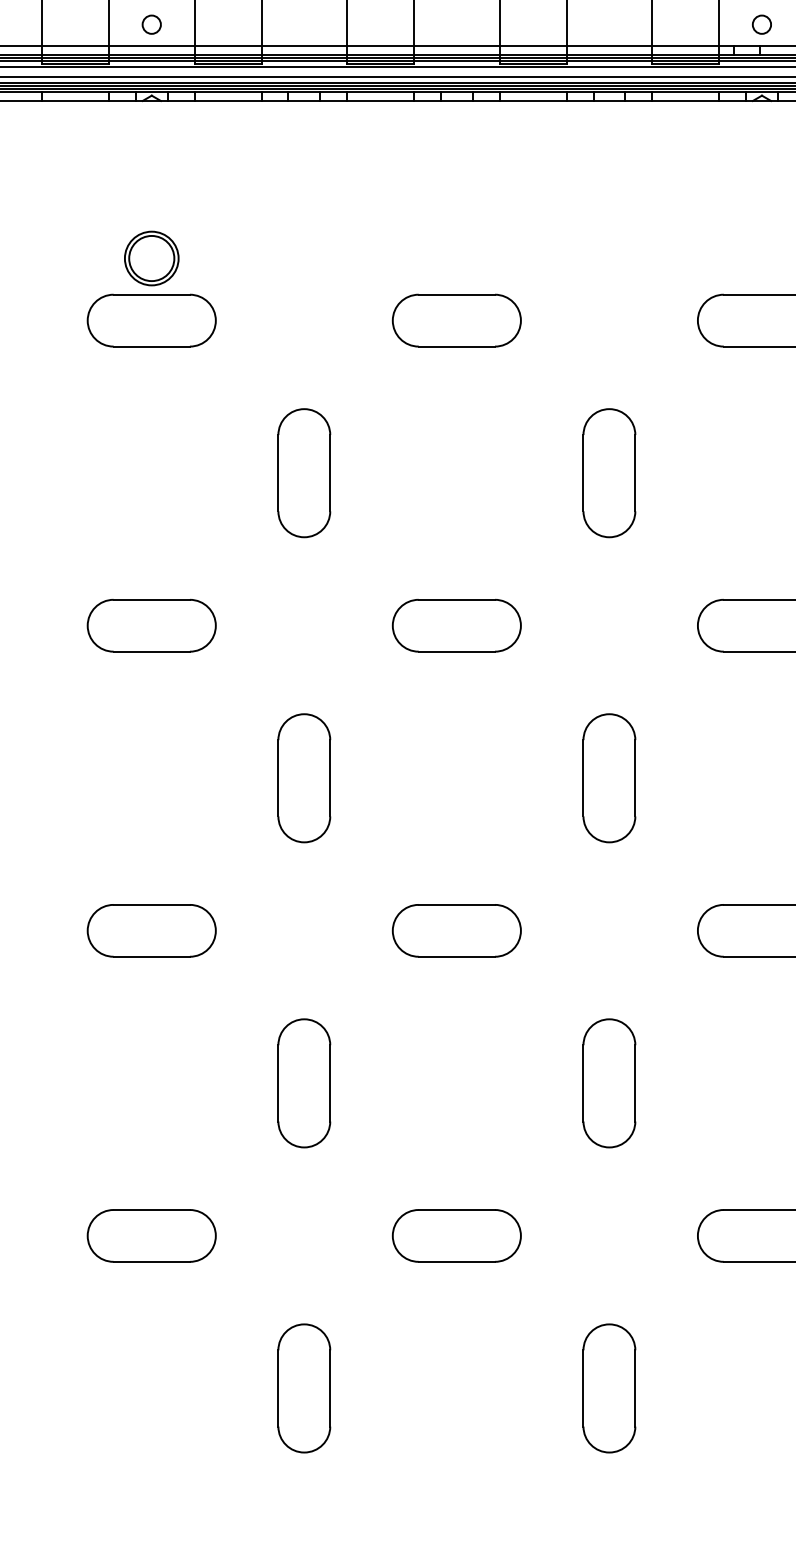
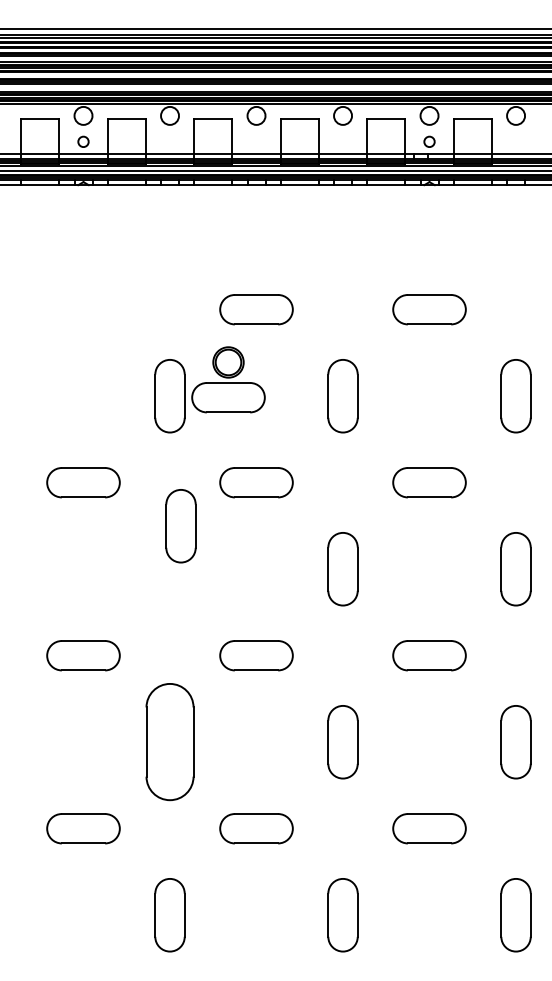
part: (151, 288) -> (228, 379), moved
part: (303, 778) -> (180, 526), moved
part: (303, 1083) -> (169, 742), size x1.6

